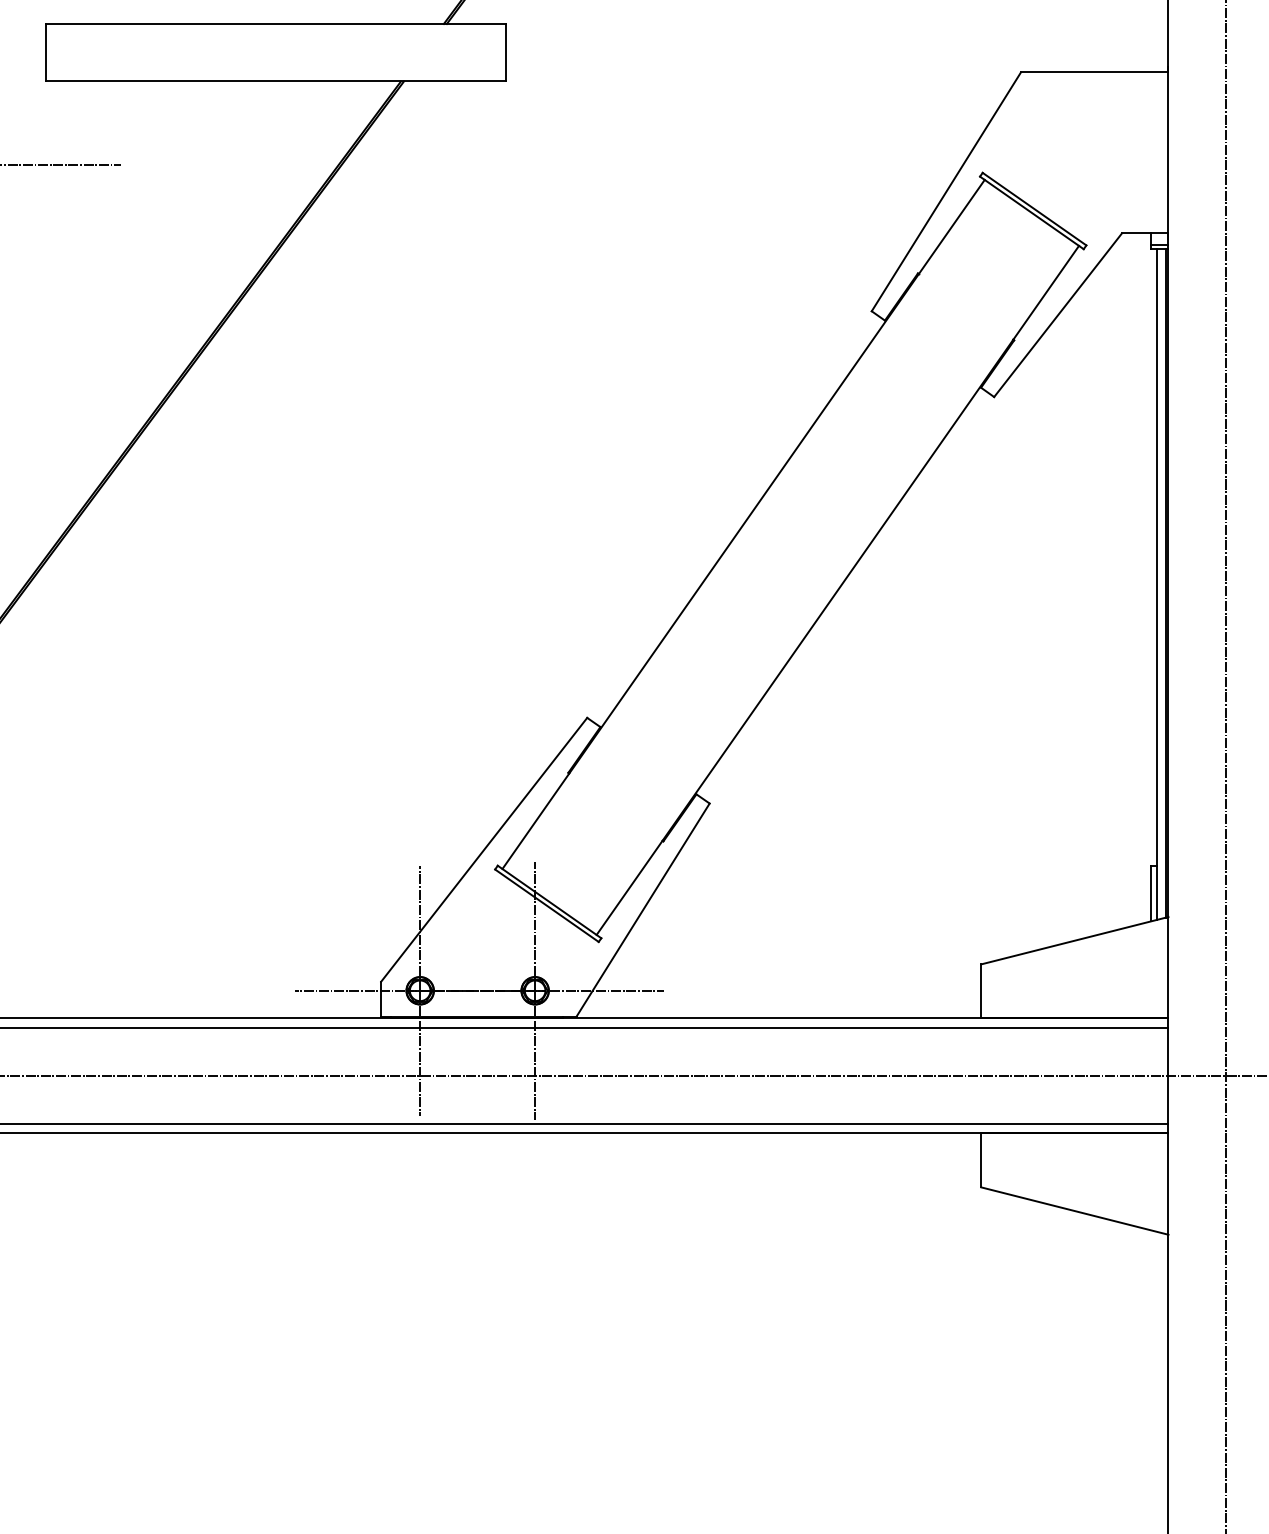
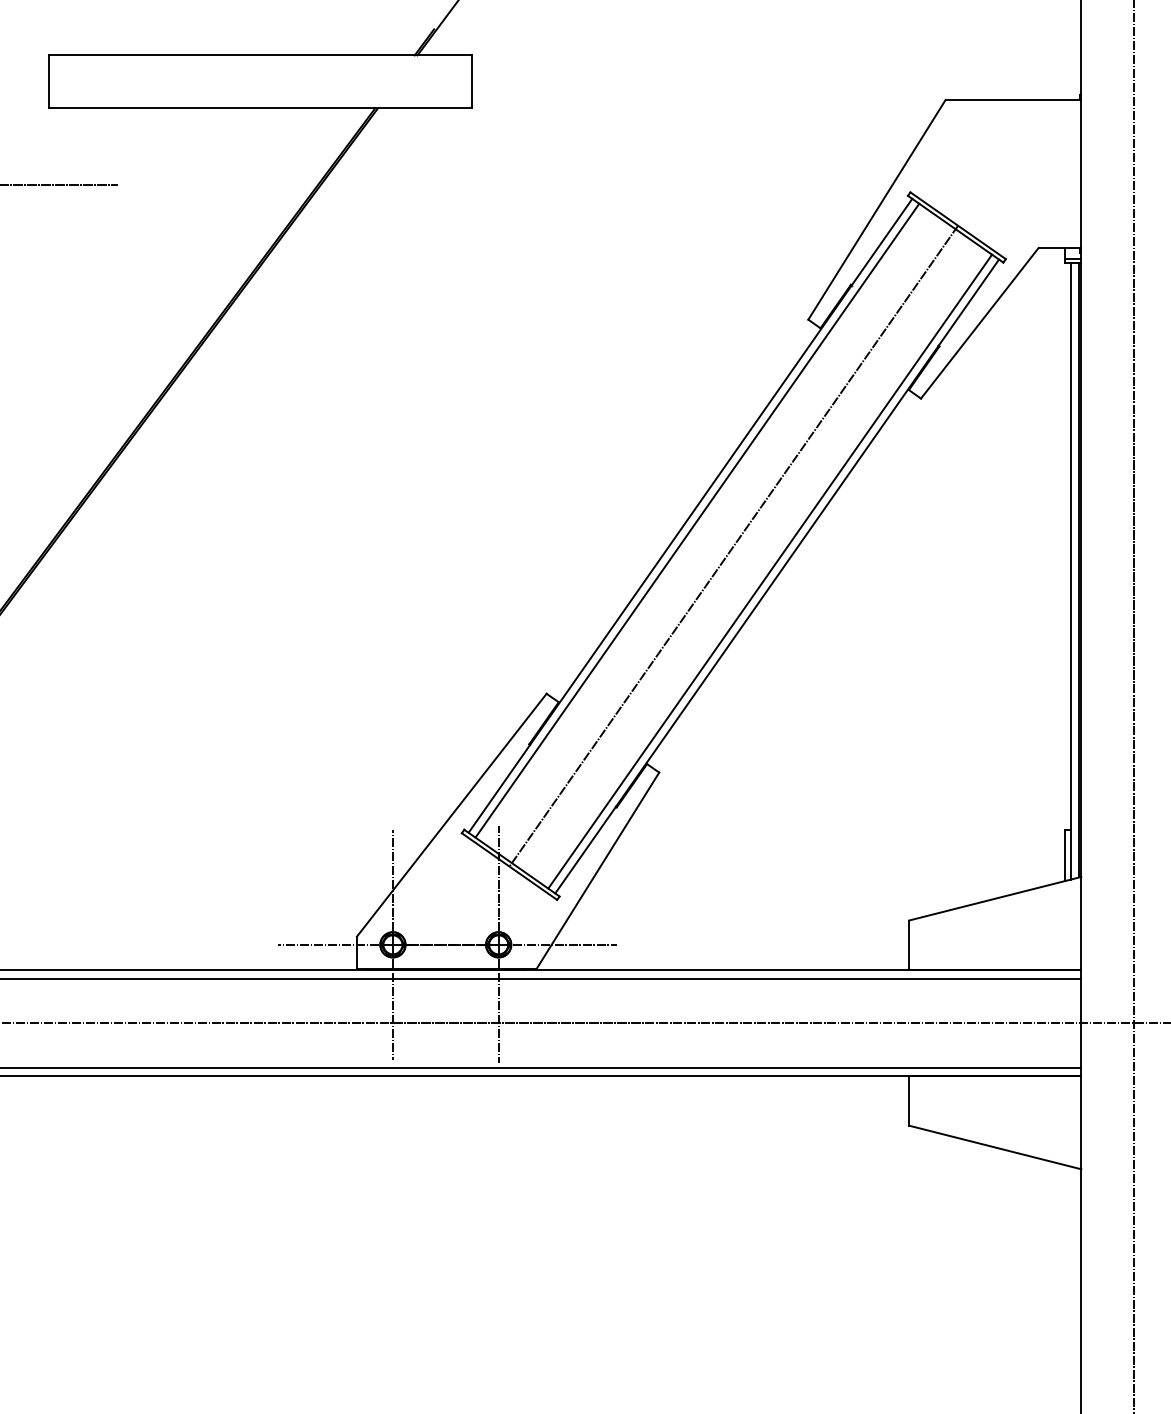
line: (751, 529) -> (697, 520), added
line: (790, 556) -> (733, 545), added
line: (830, 584) -> (770, 571), added

